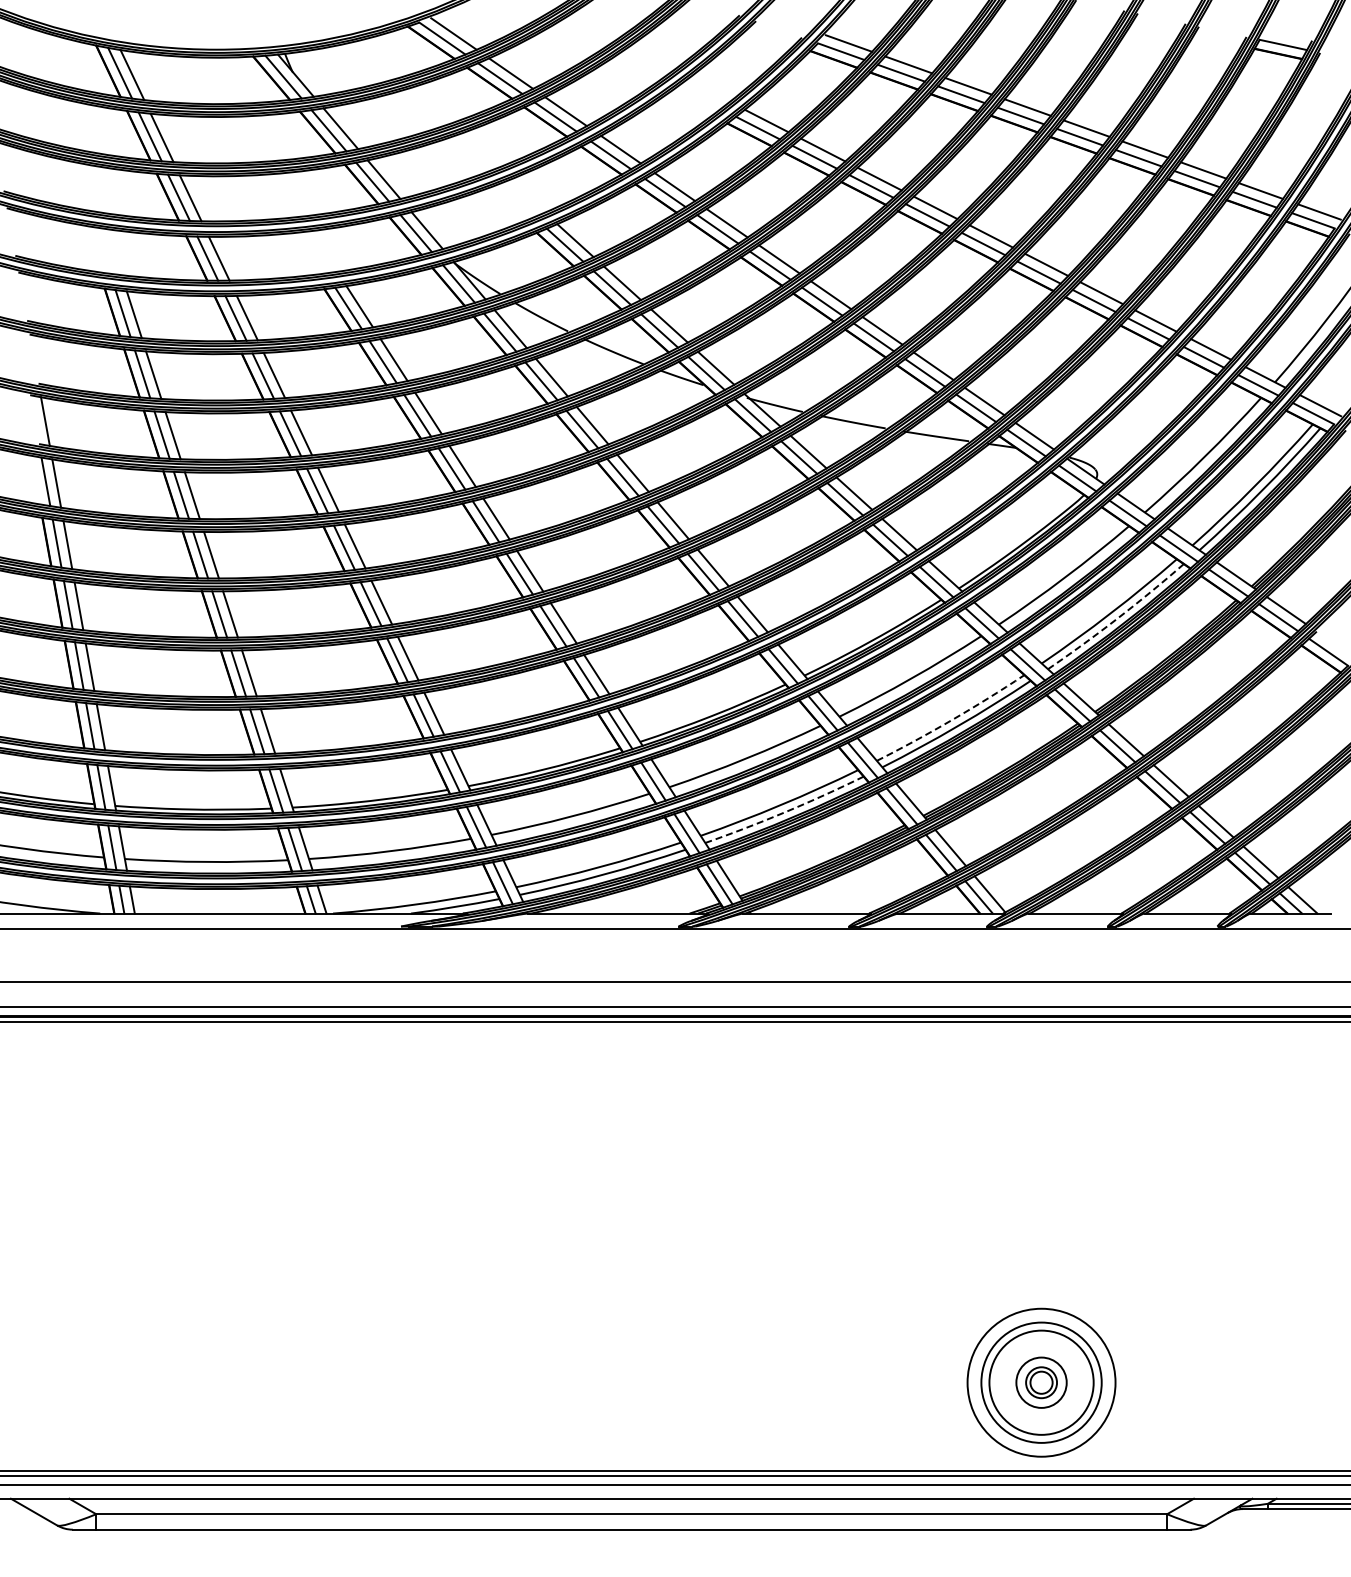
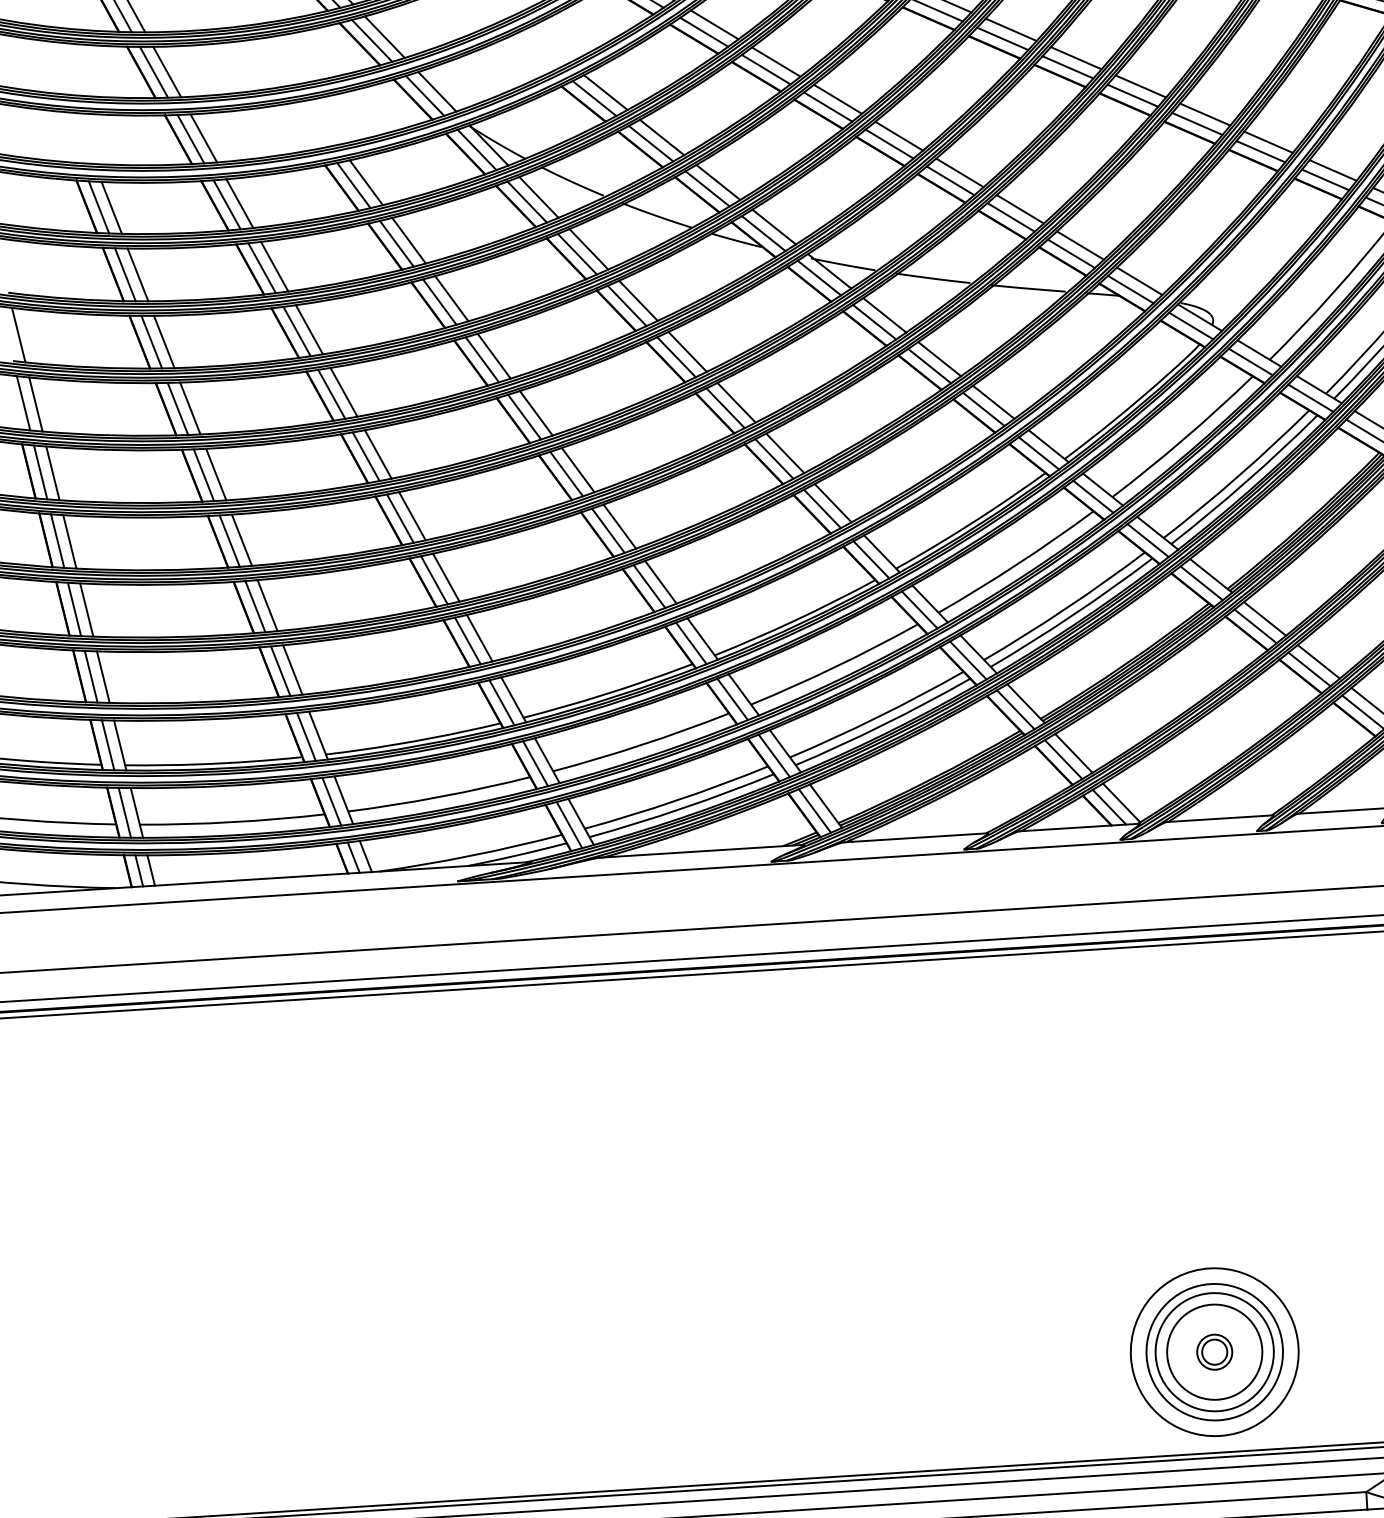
arc: (1117, 618) -> (1246, 481), dashed -> solid
arc: (951, 720) -> (1065, 608), dashed -> solid
arc: (785, 812) -> (884, 724), dashed -> solid
circle: (1041, 1382) -> (1214, 1351), size x1.67

